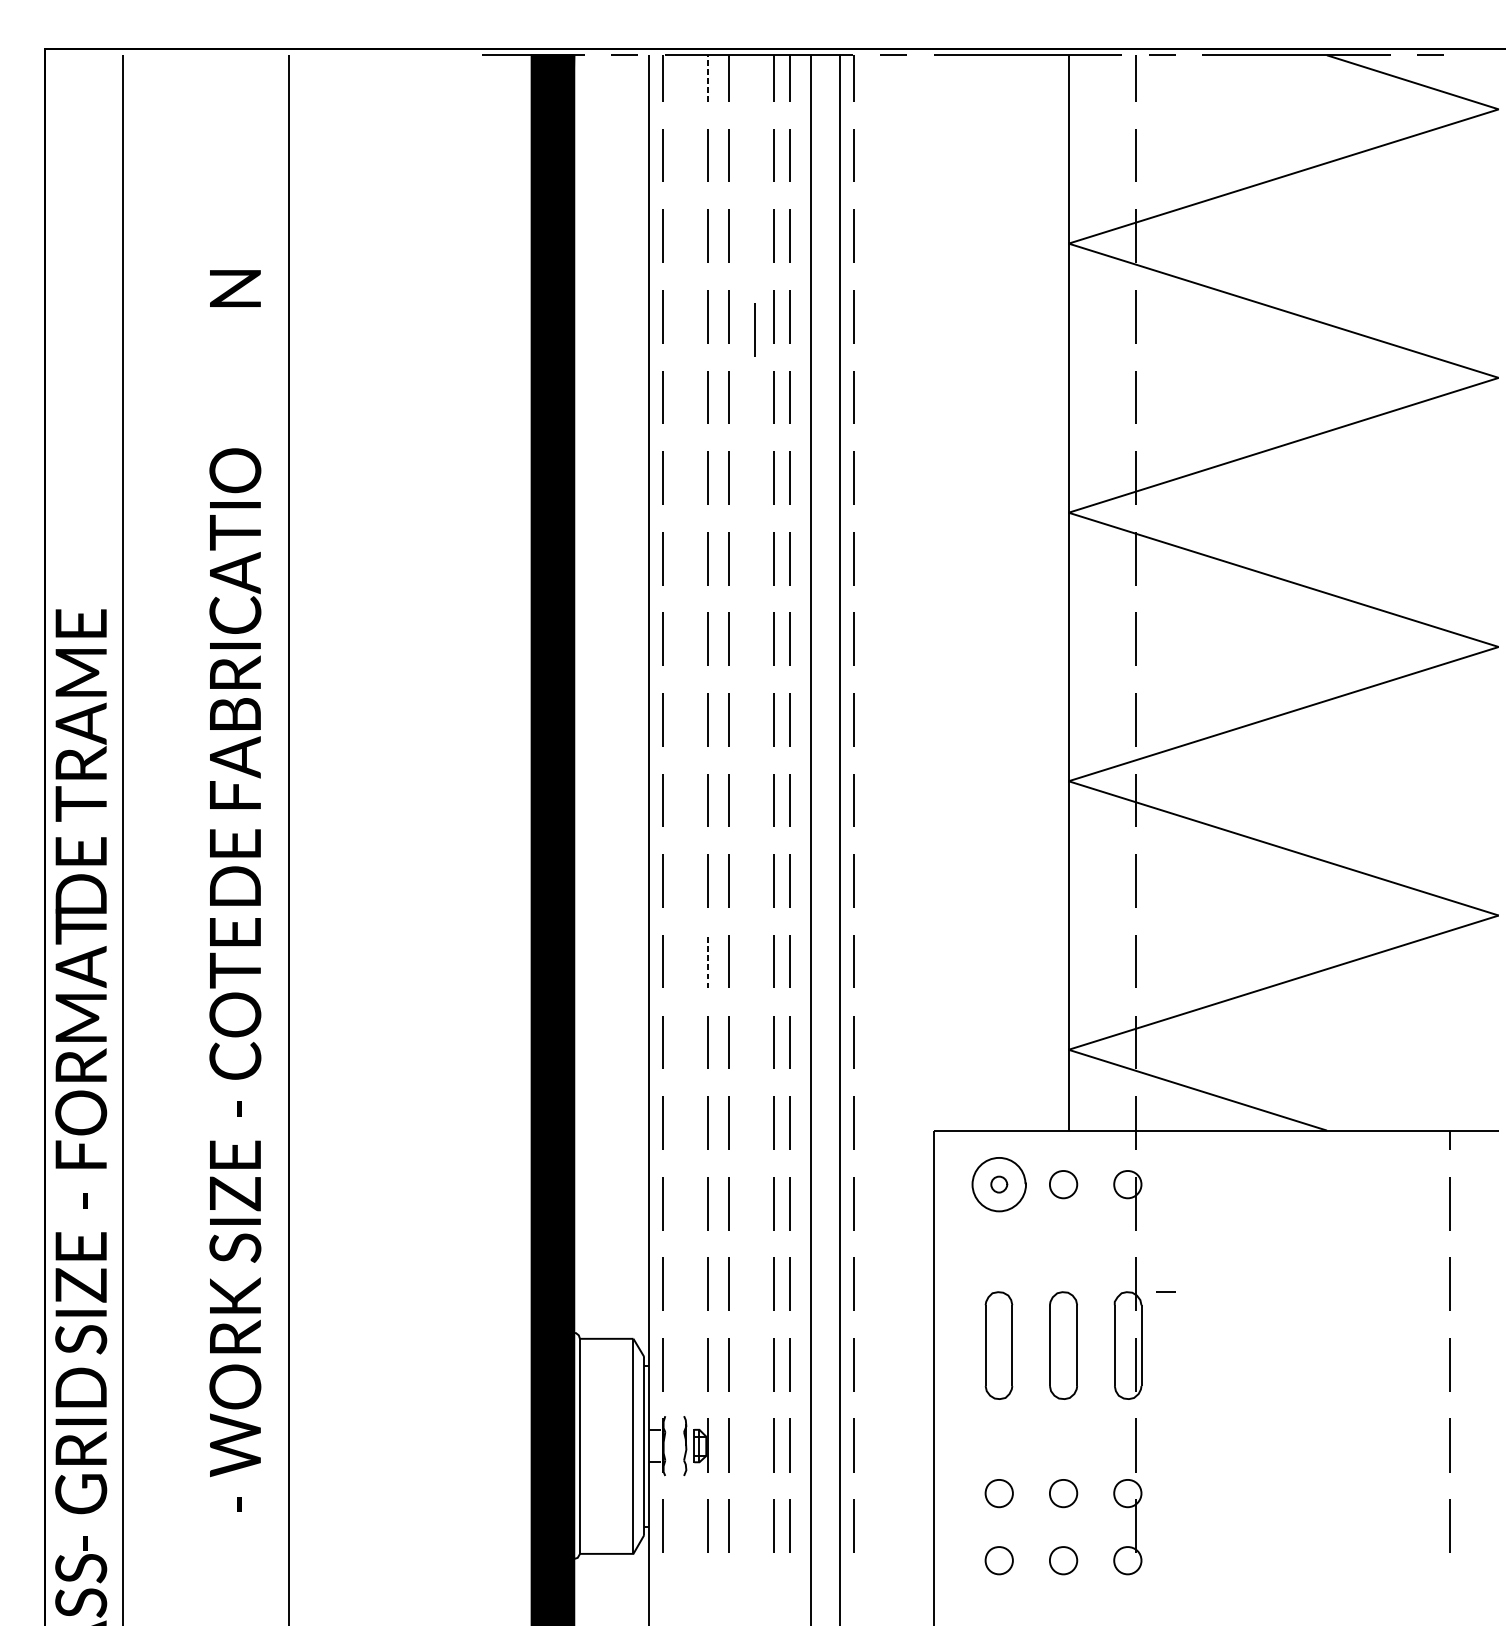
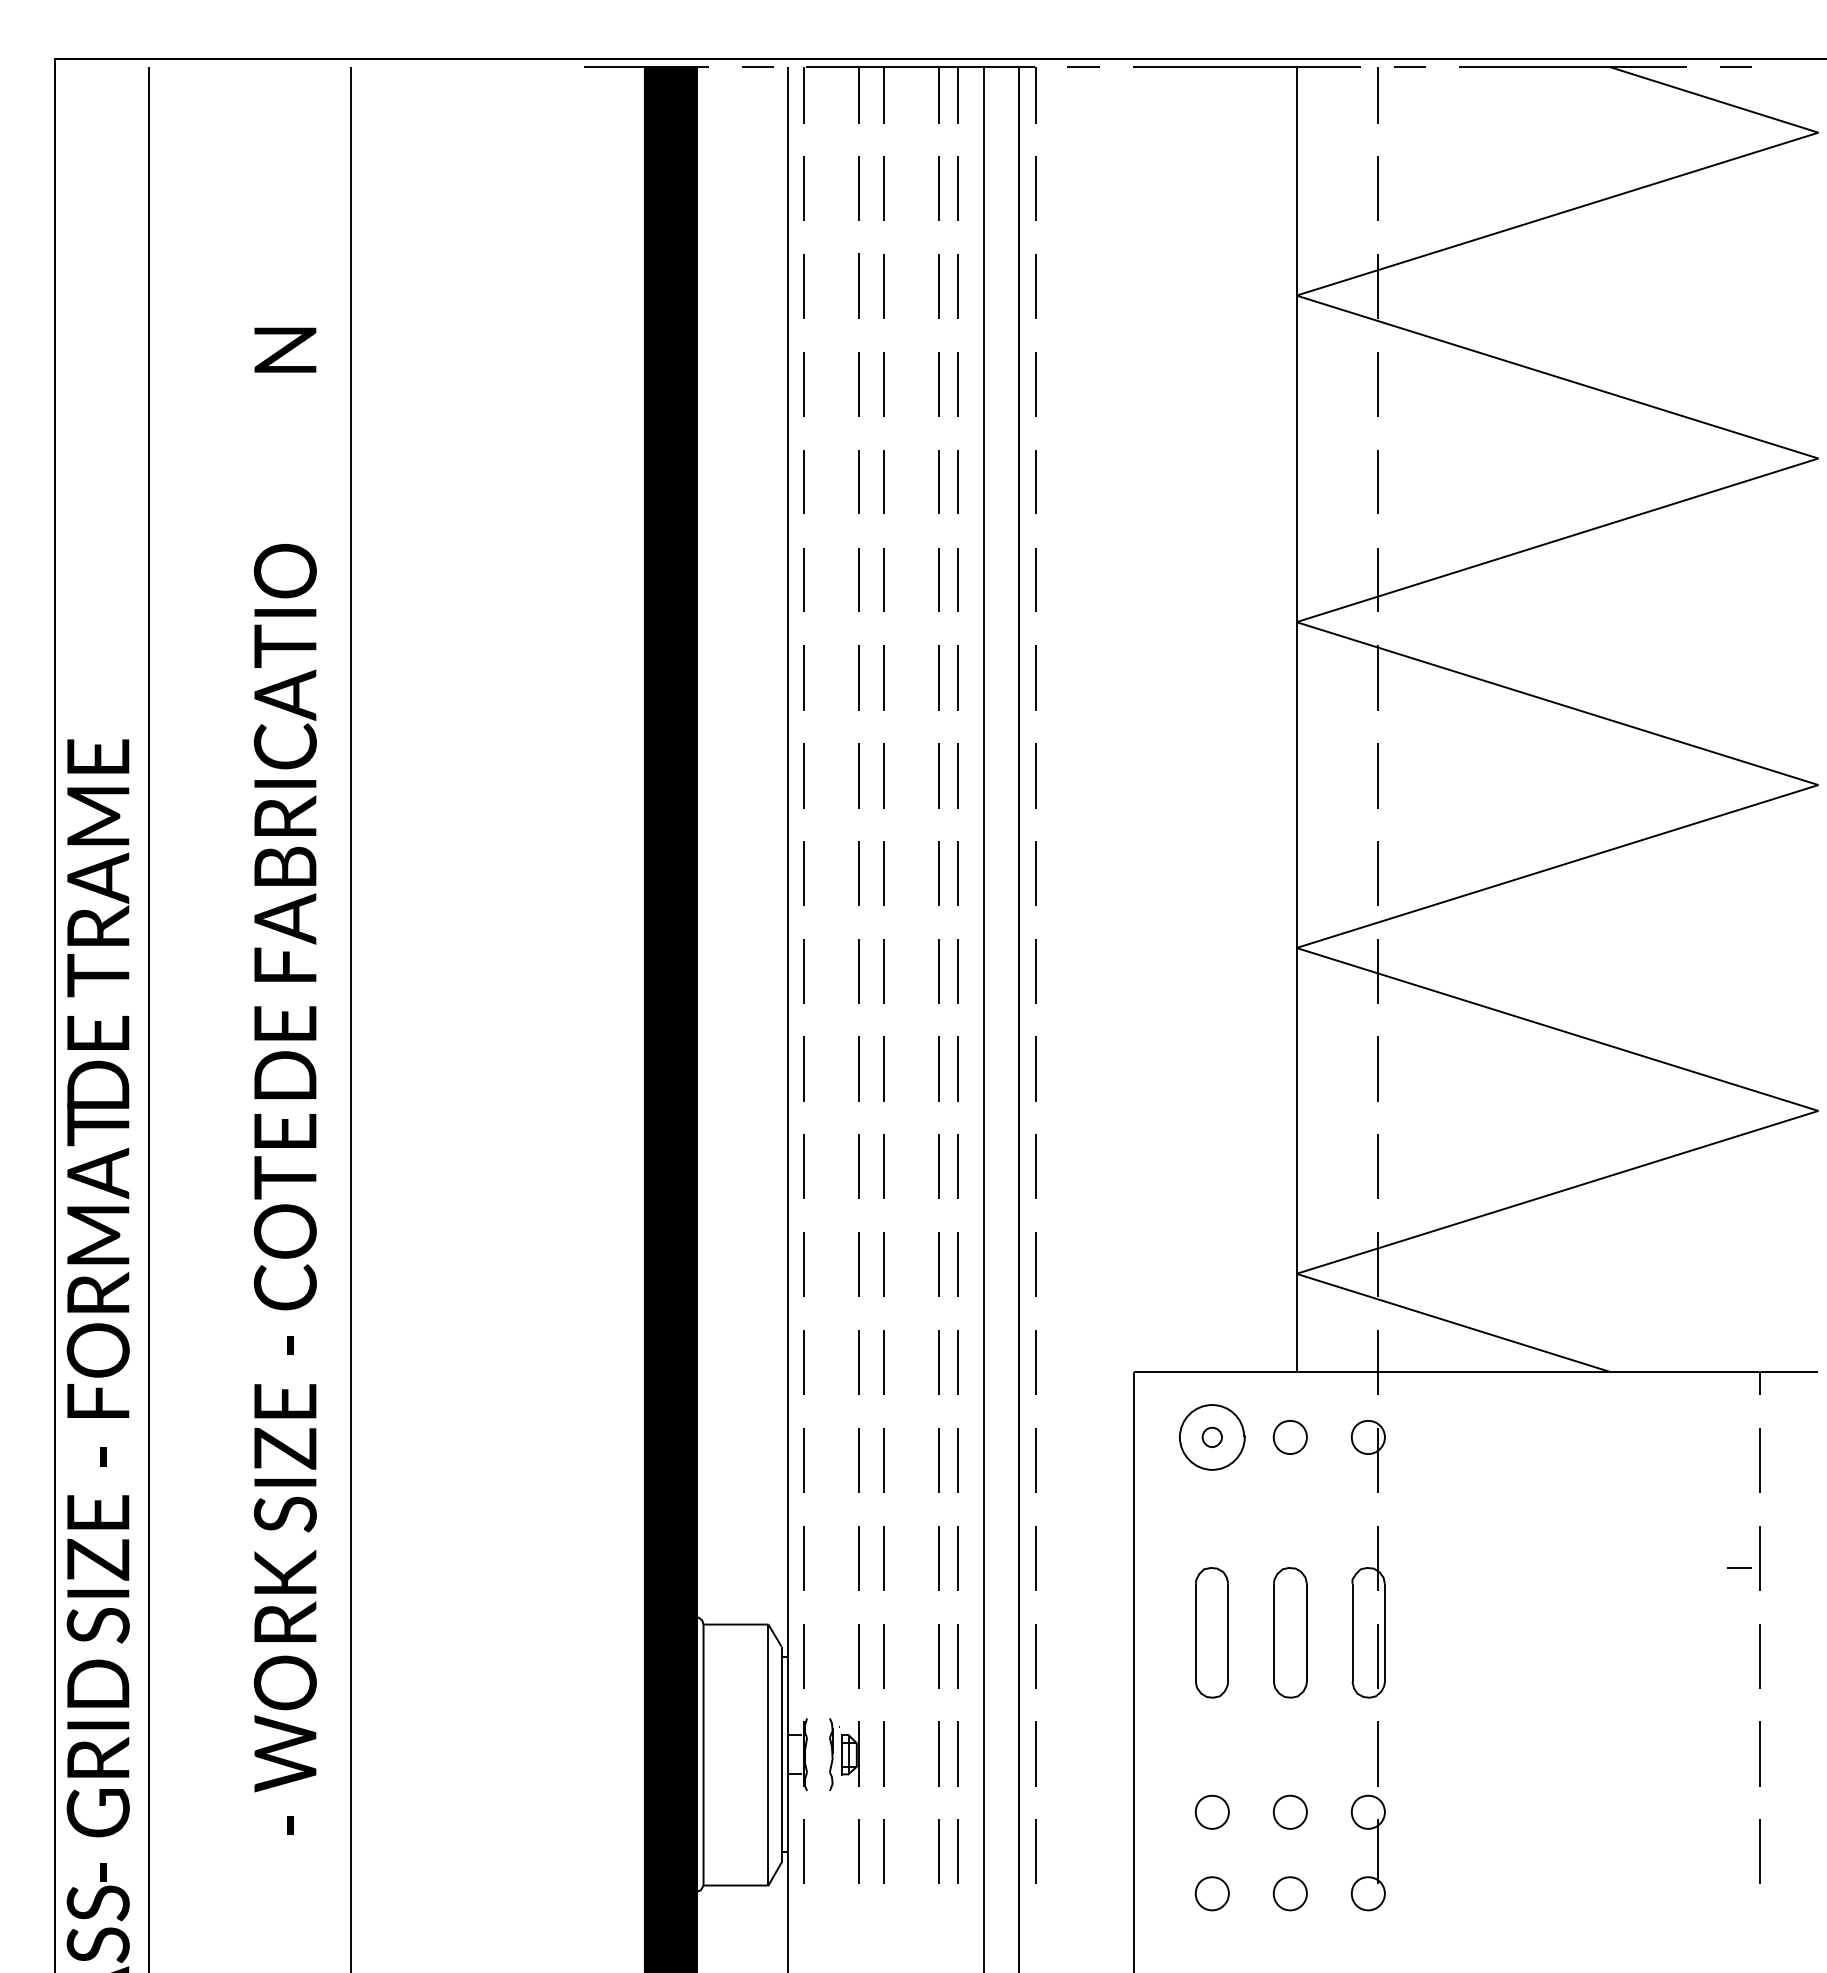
line: (707, 77) -> (858, 94), dashed -> solid
line: (753, 330) -> (914, 400), removed
line: (707, 961) -> (858, 1166), dashed -> solid
line: (1165, 1291) -> (1739, 1567), moved

